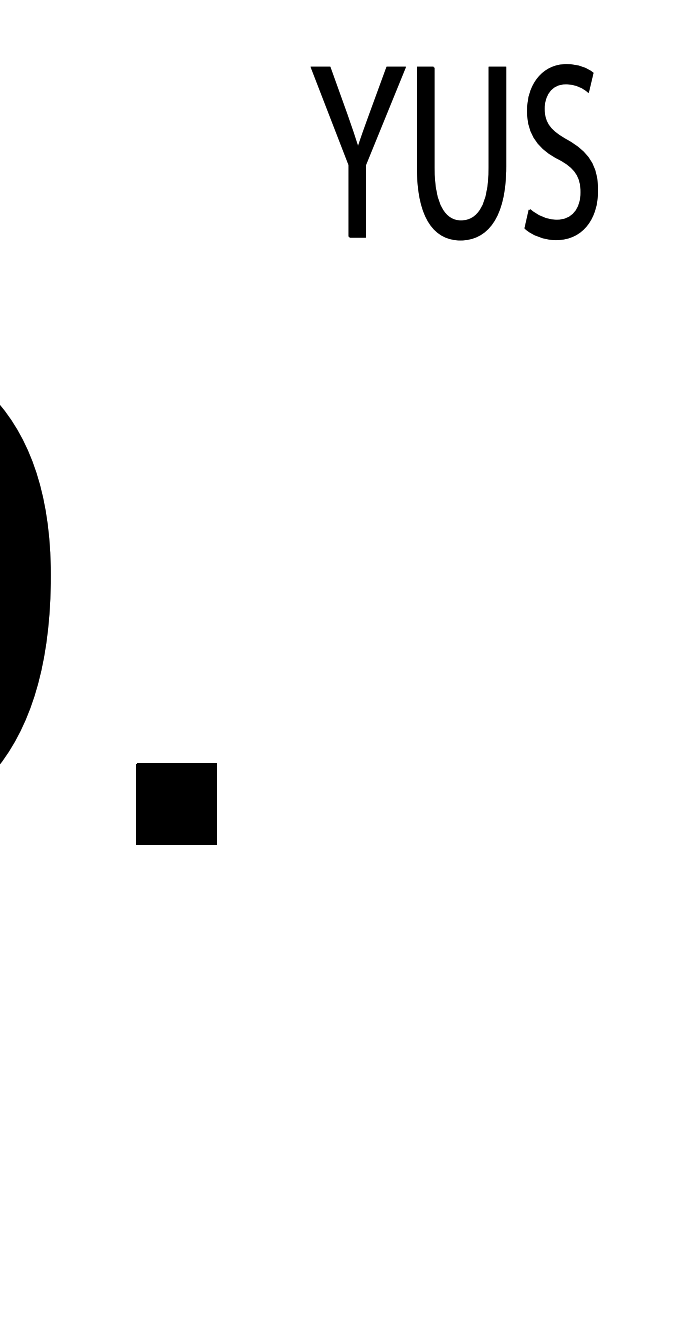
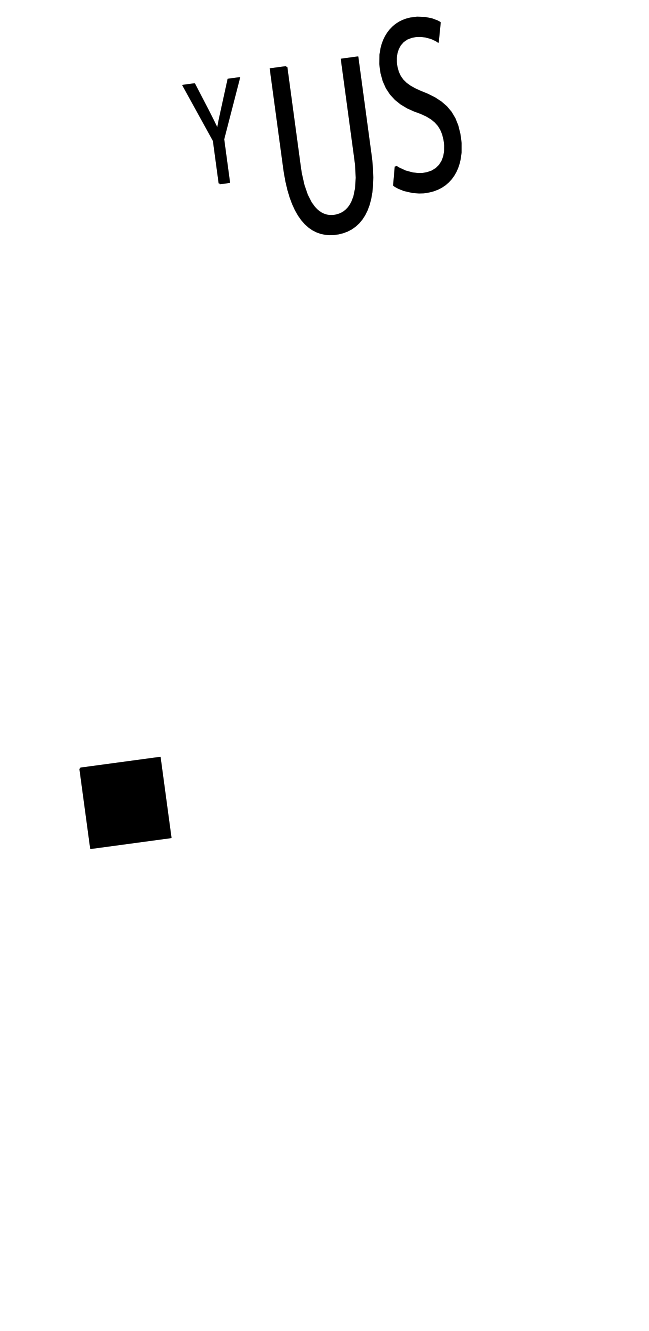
part: (357, 151) -> (217, 131), size x0.6
part: (434, 153) -> (298, 152), moved

